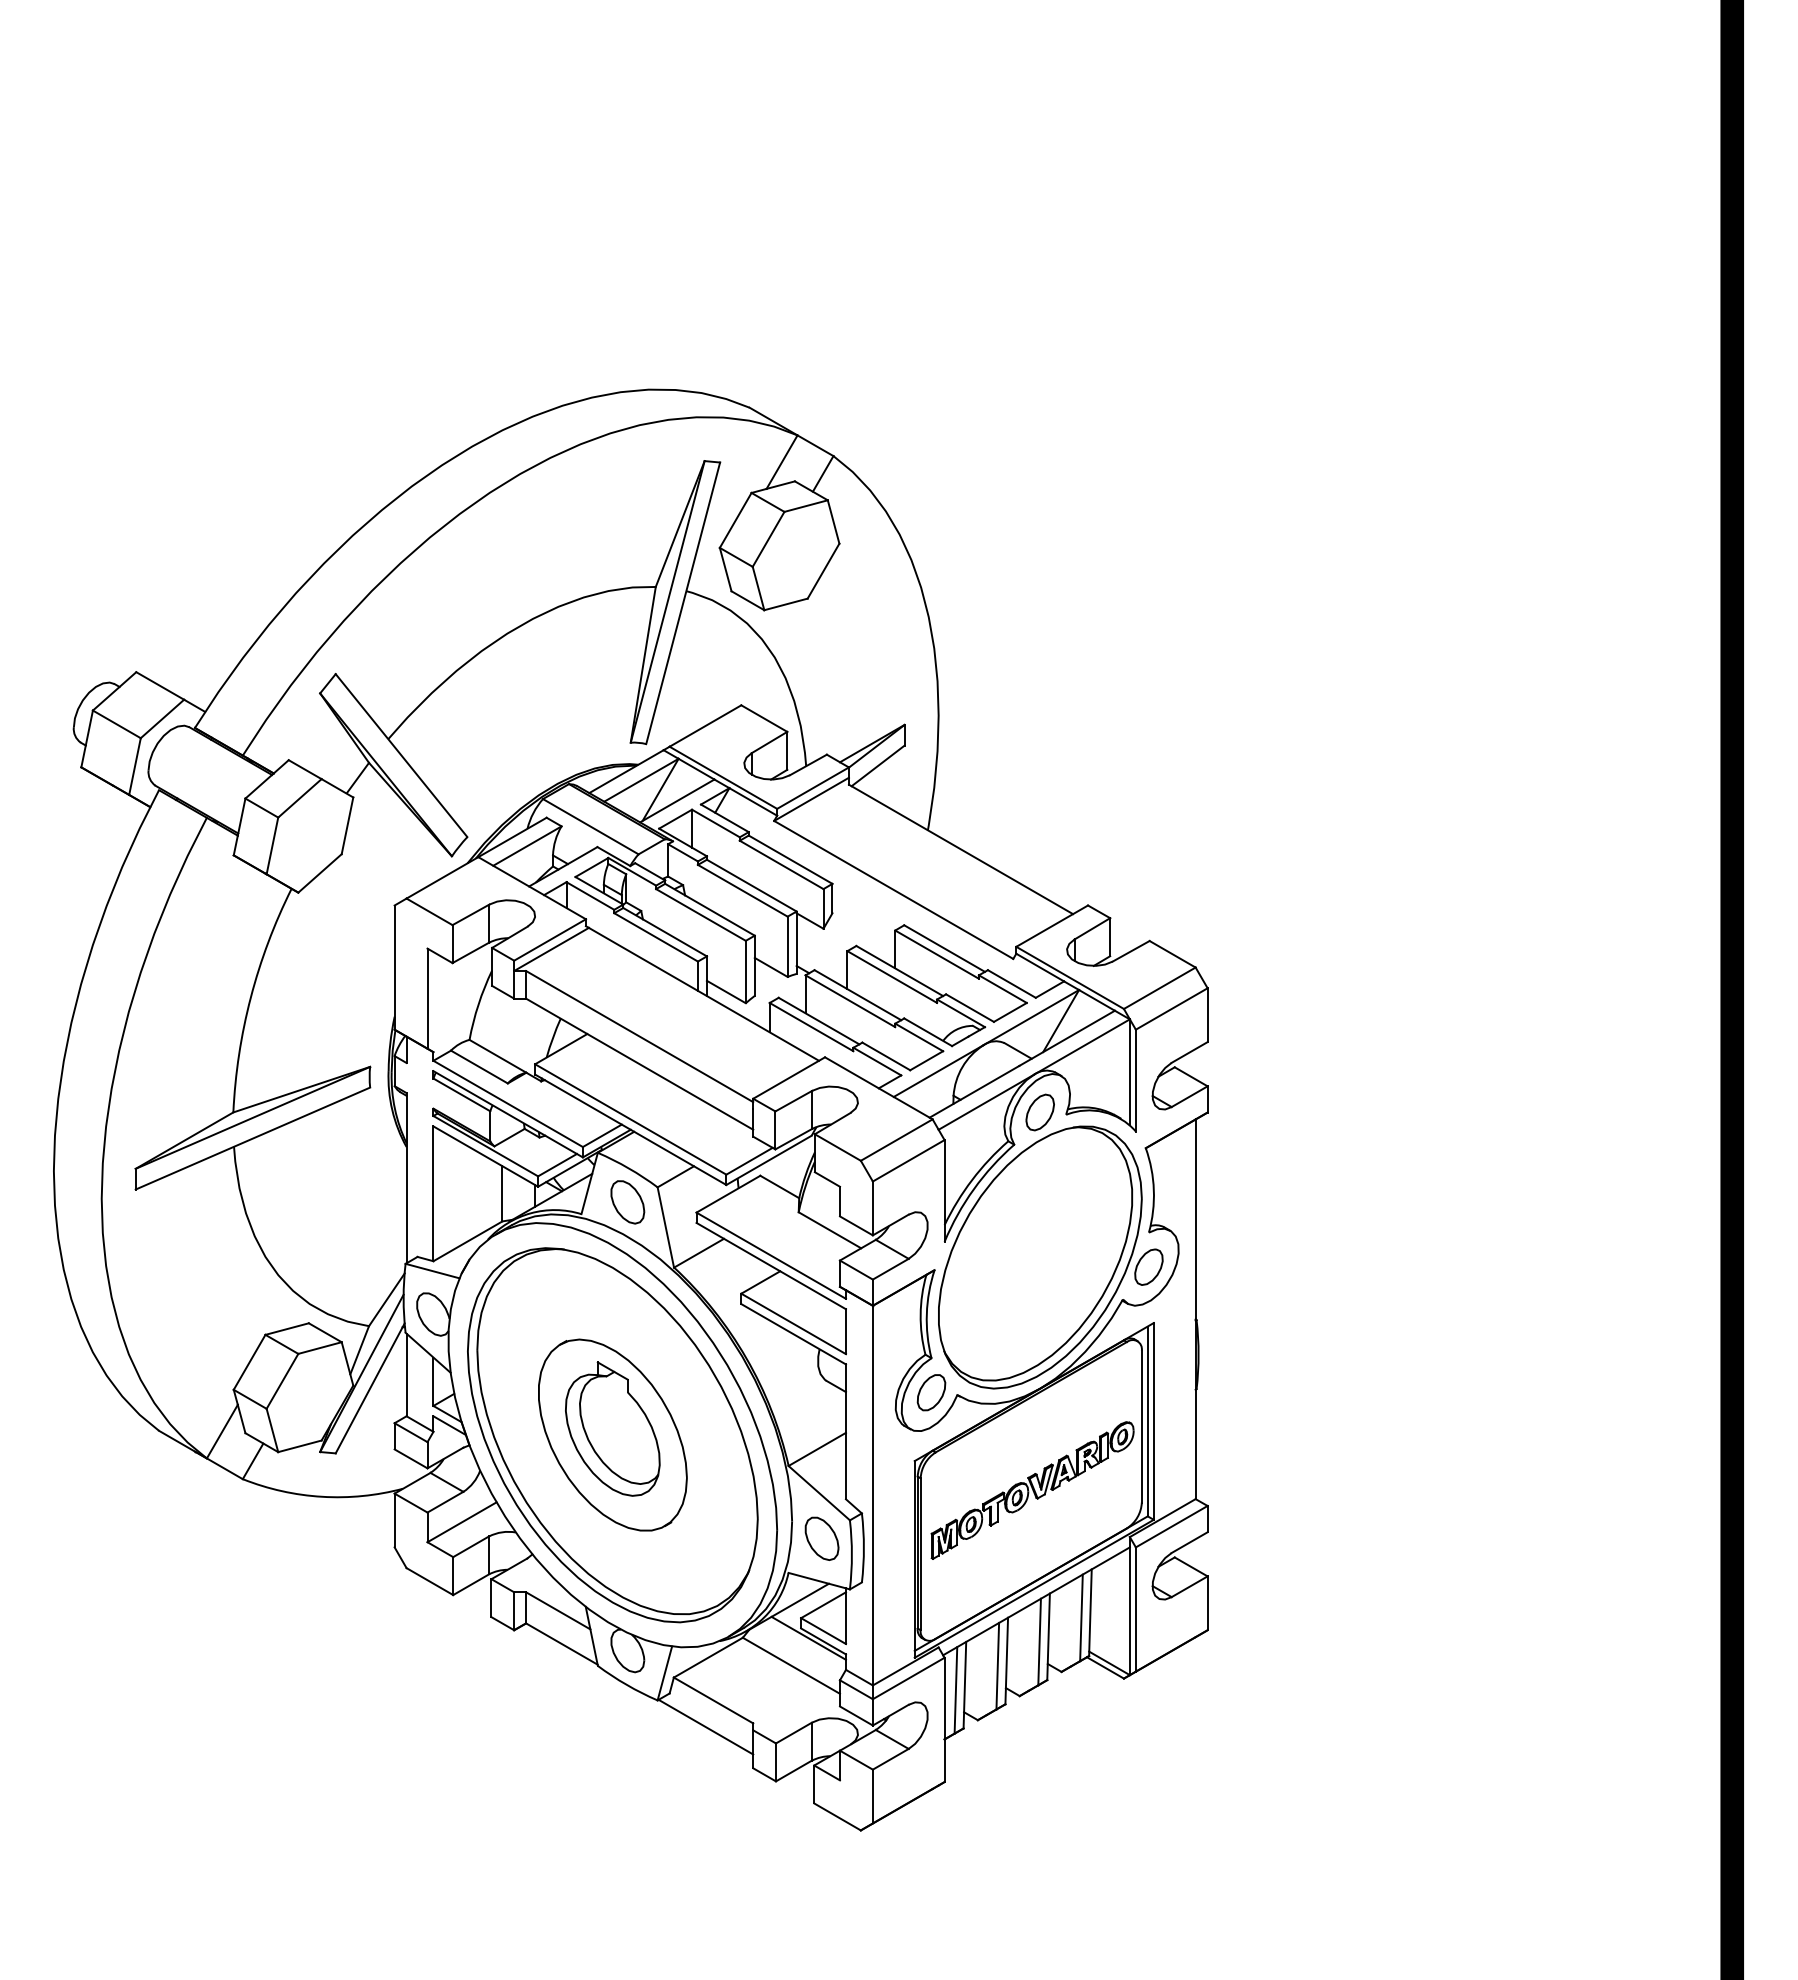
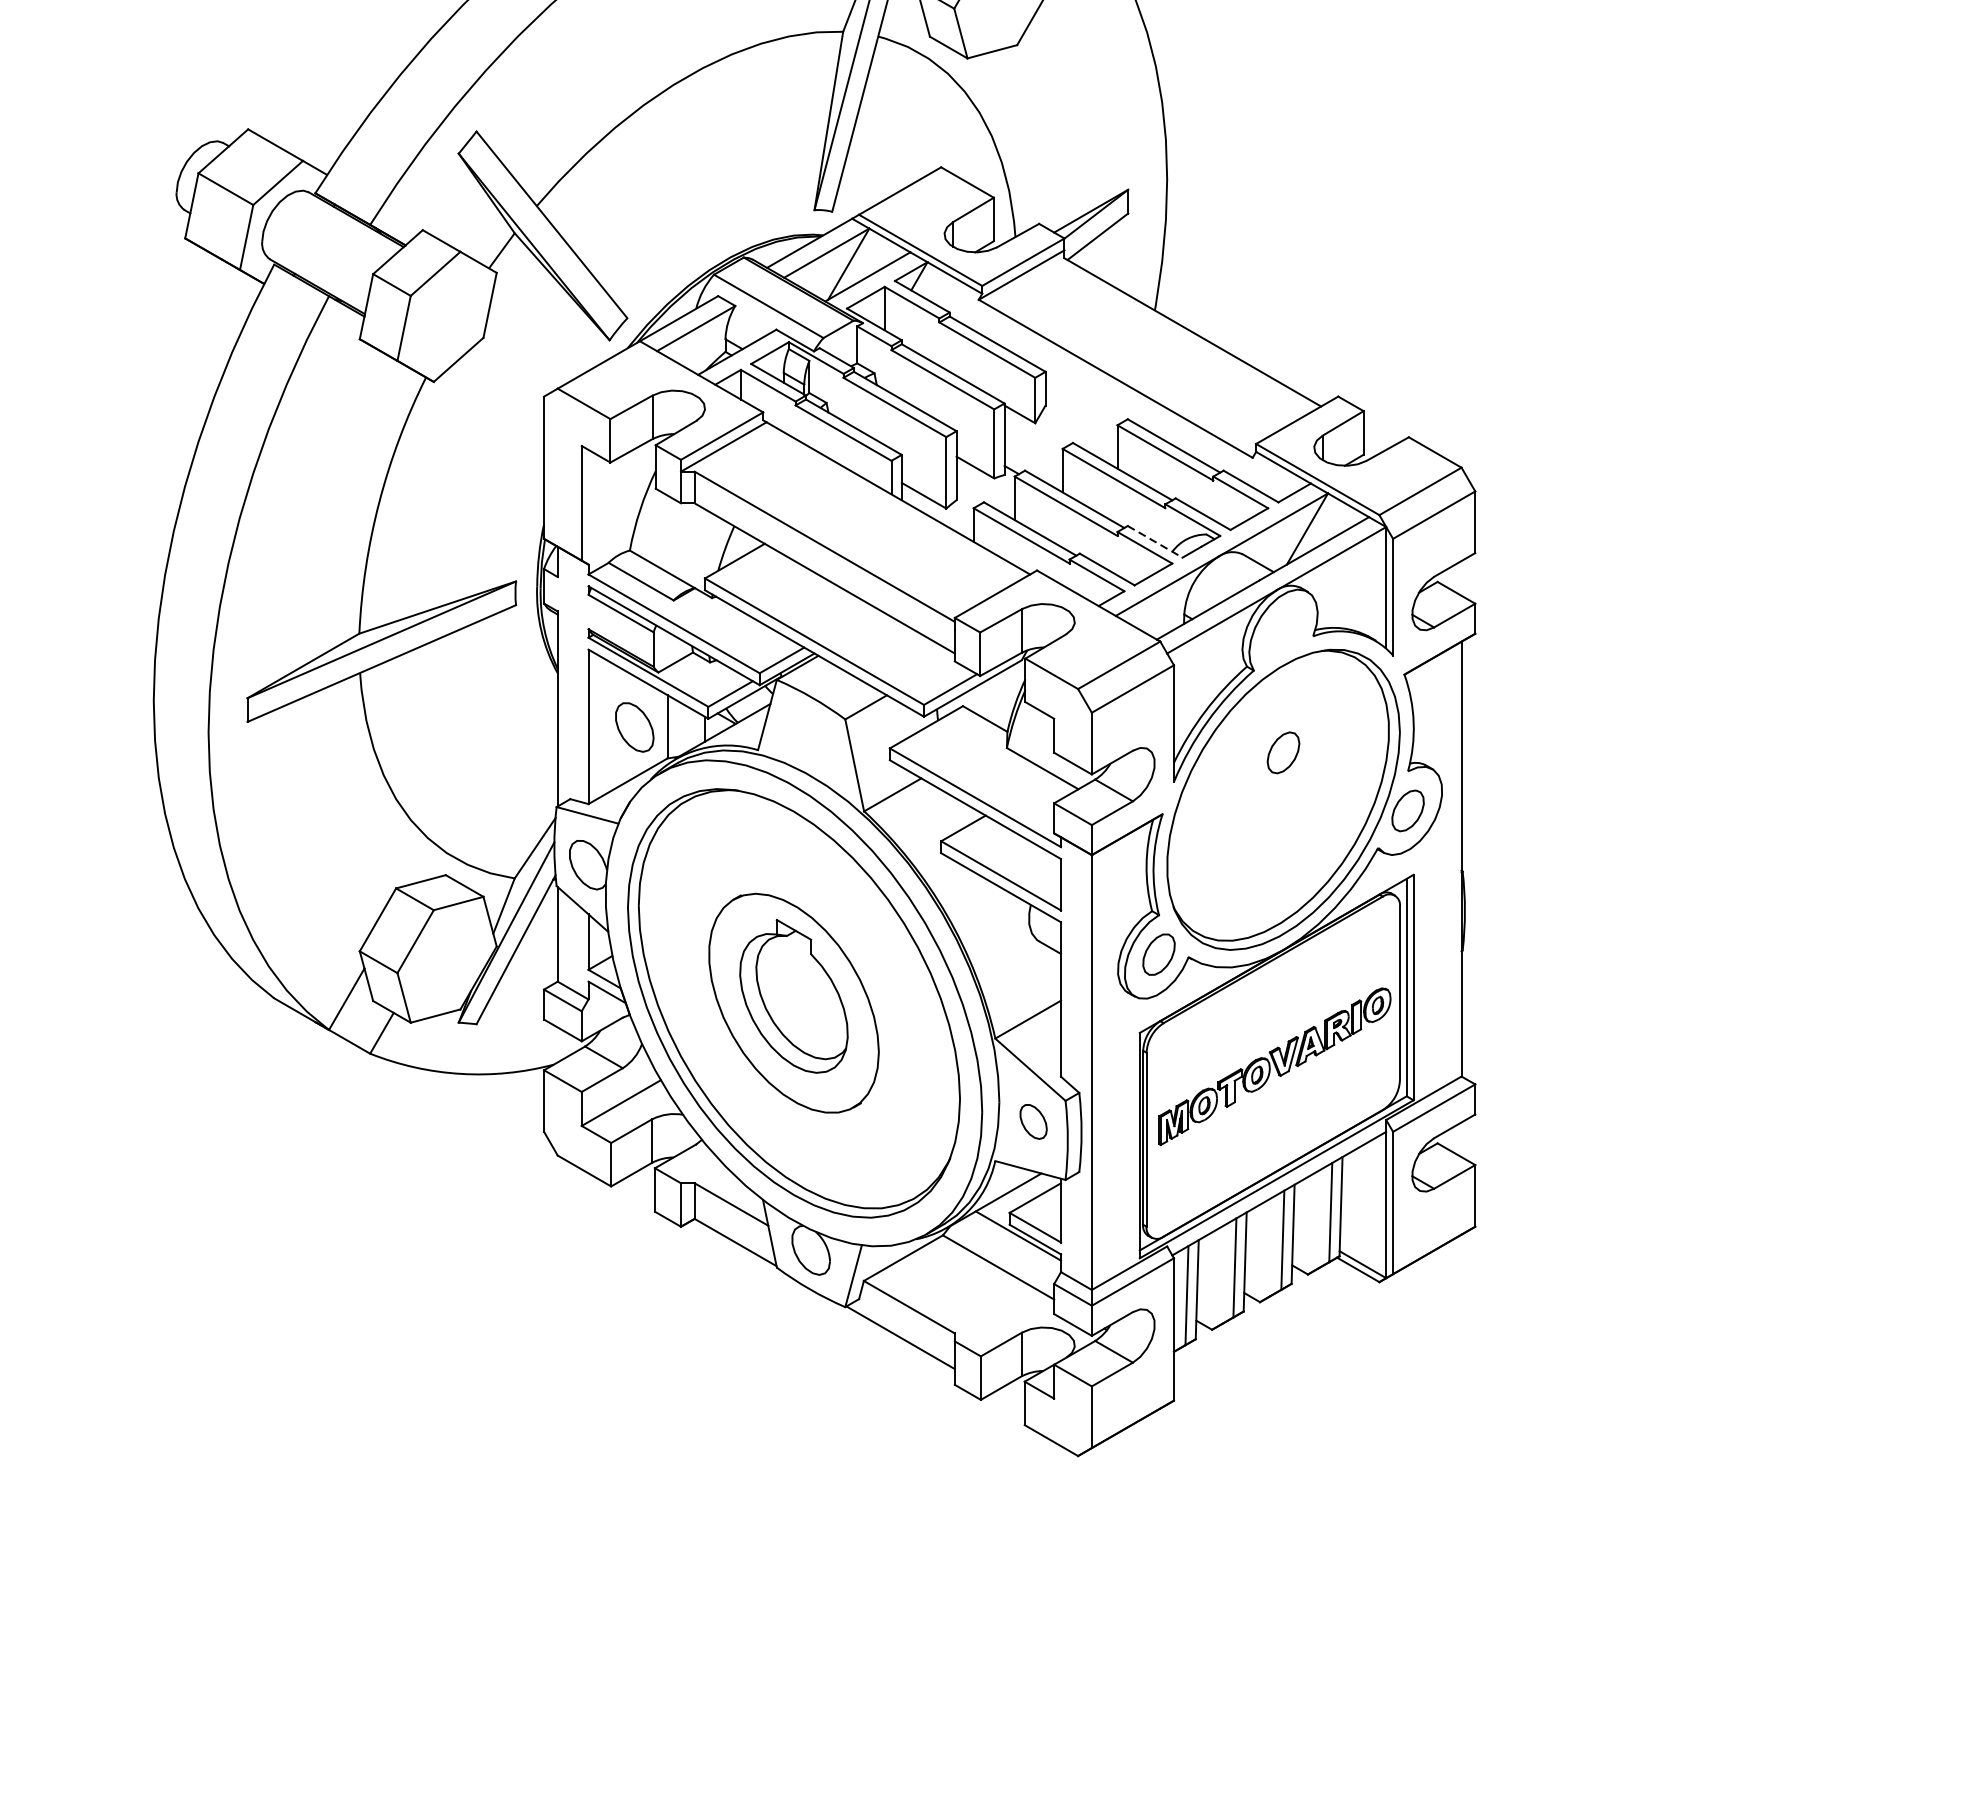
line: (928, 1032) -> (1155, 542), solid -> dashed
part: (1039, 1112) -> (1282, 752), moved
part: (627, 1202) -> (634, 727), moved
part: (821, 1538) -> (1033, 1121), size x0.7

